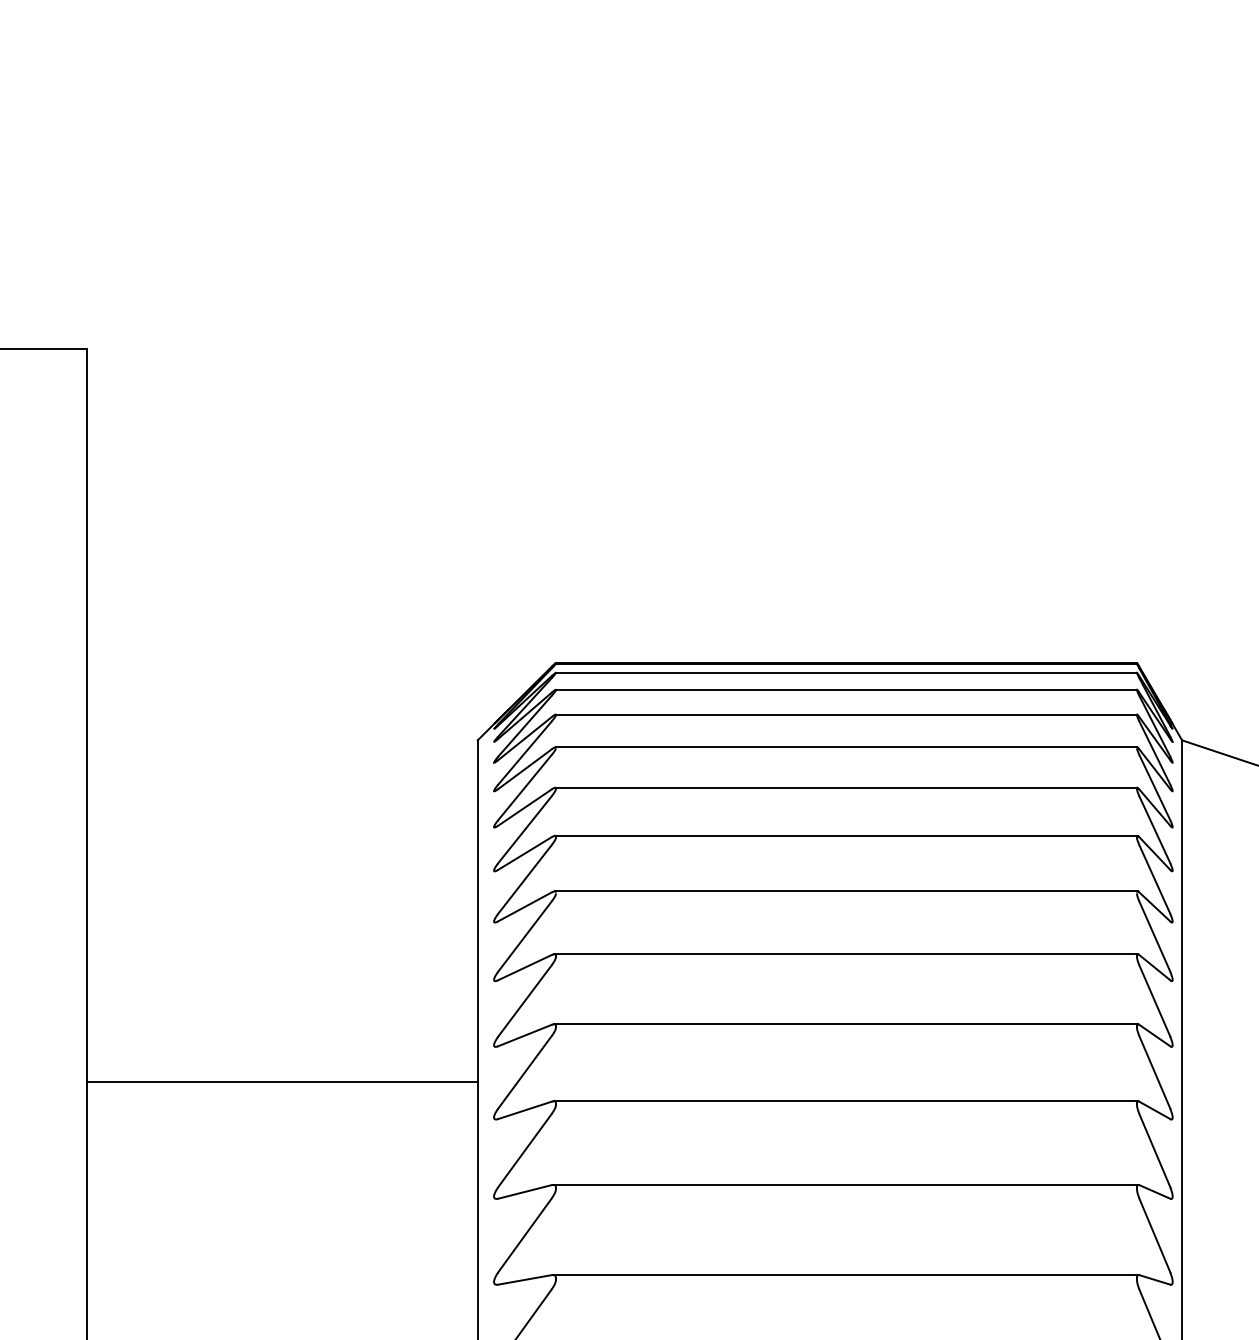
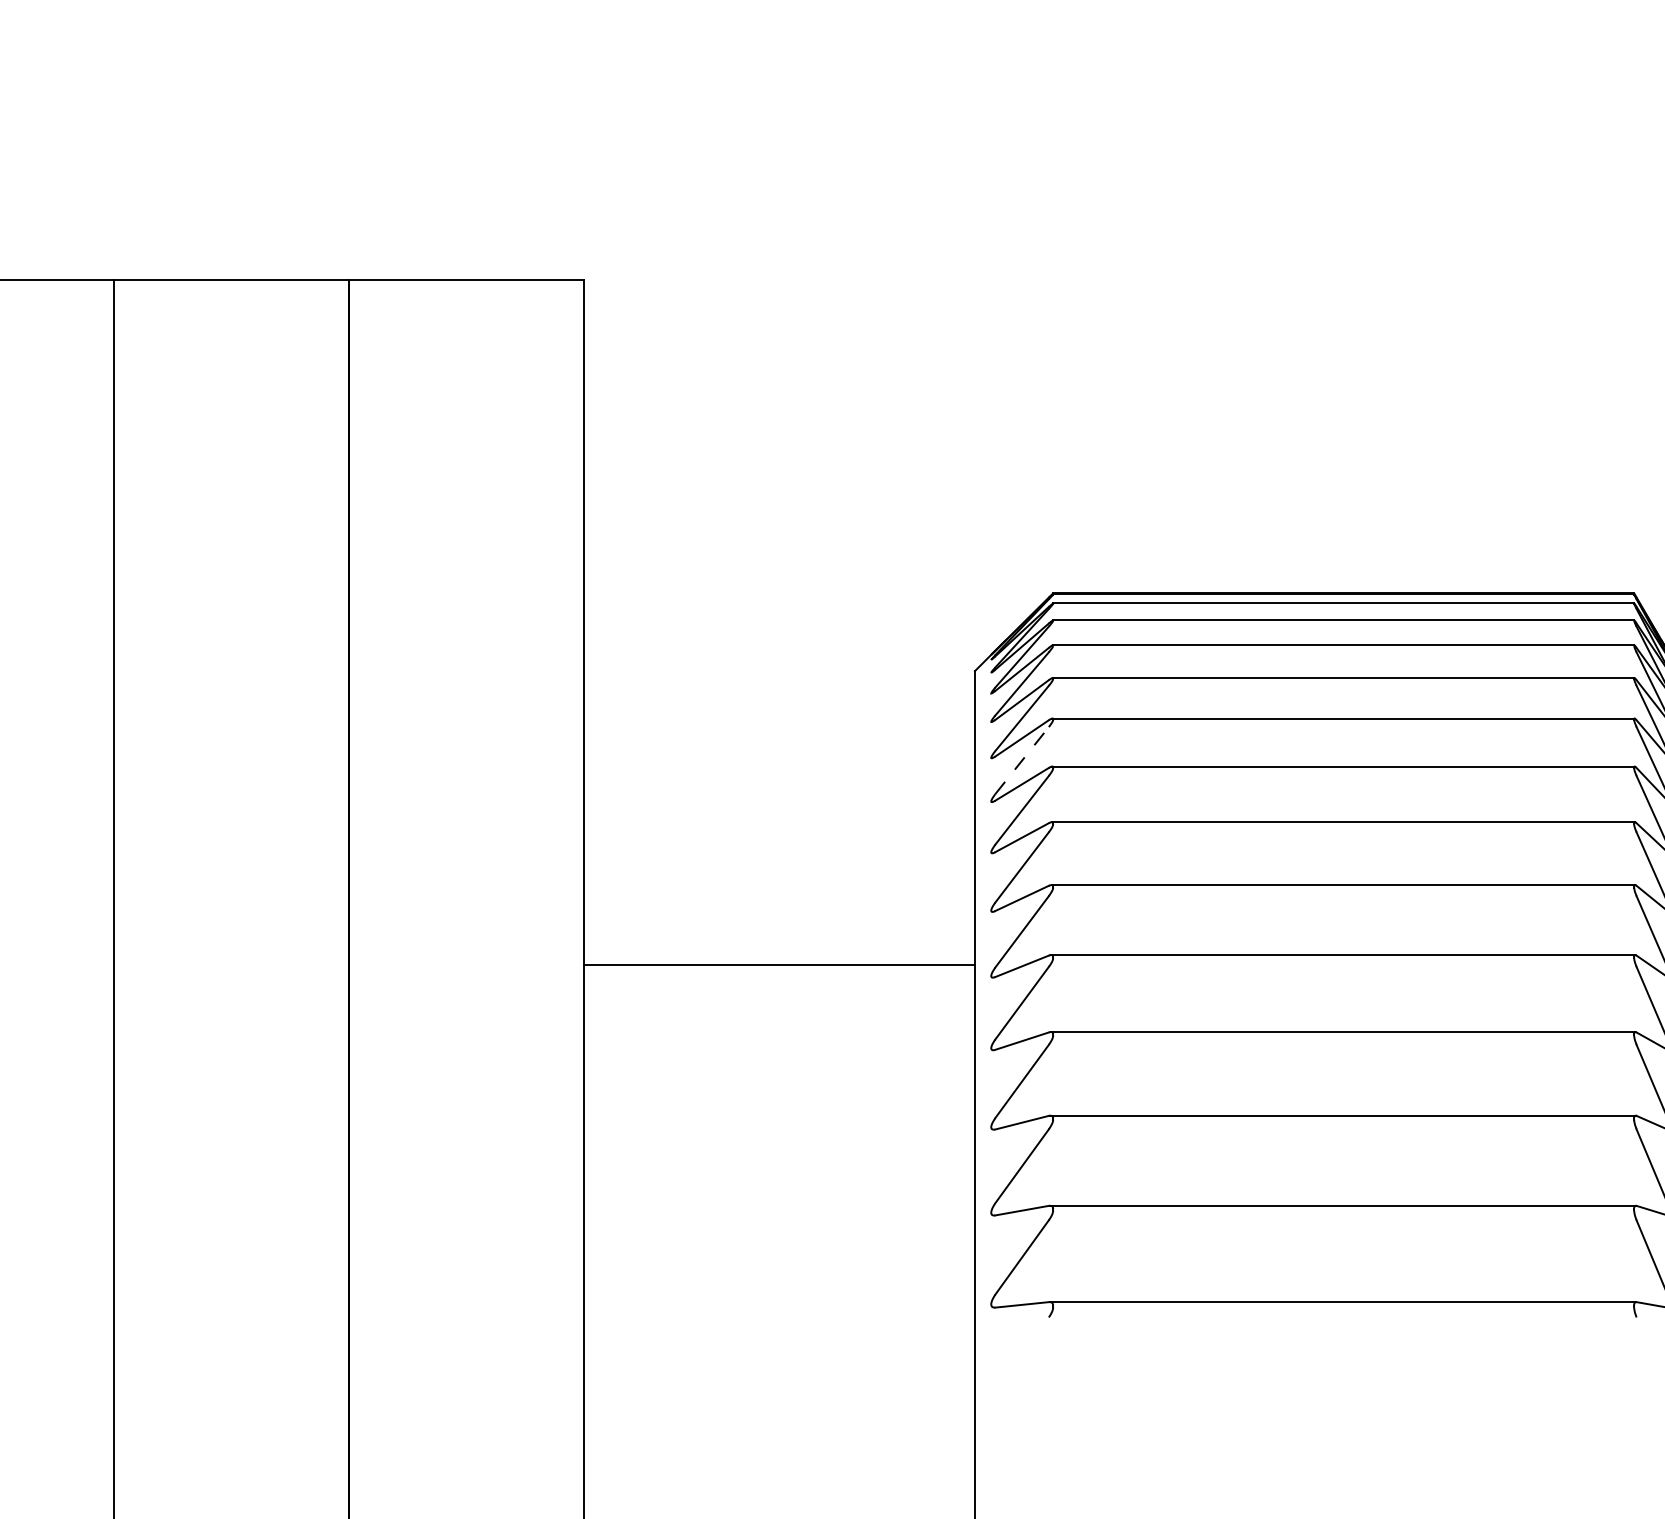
line: (525, 829) -> (1022, 760), solid -> dashed
line: (282, 1081) -> (779, 965), moved

